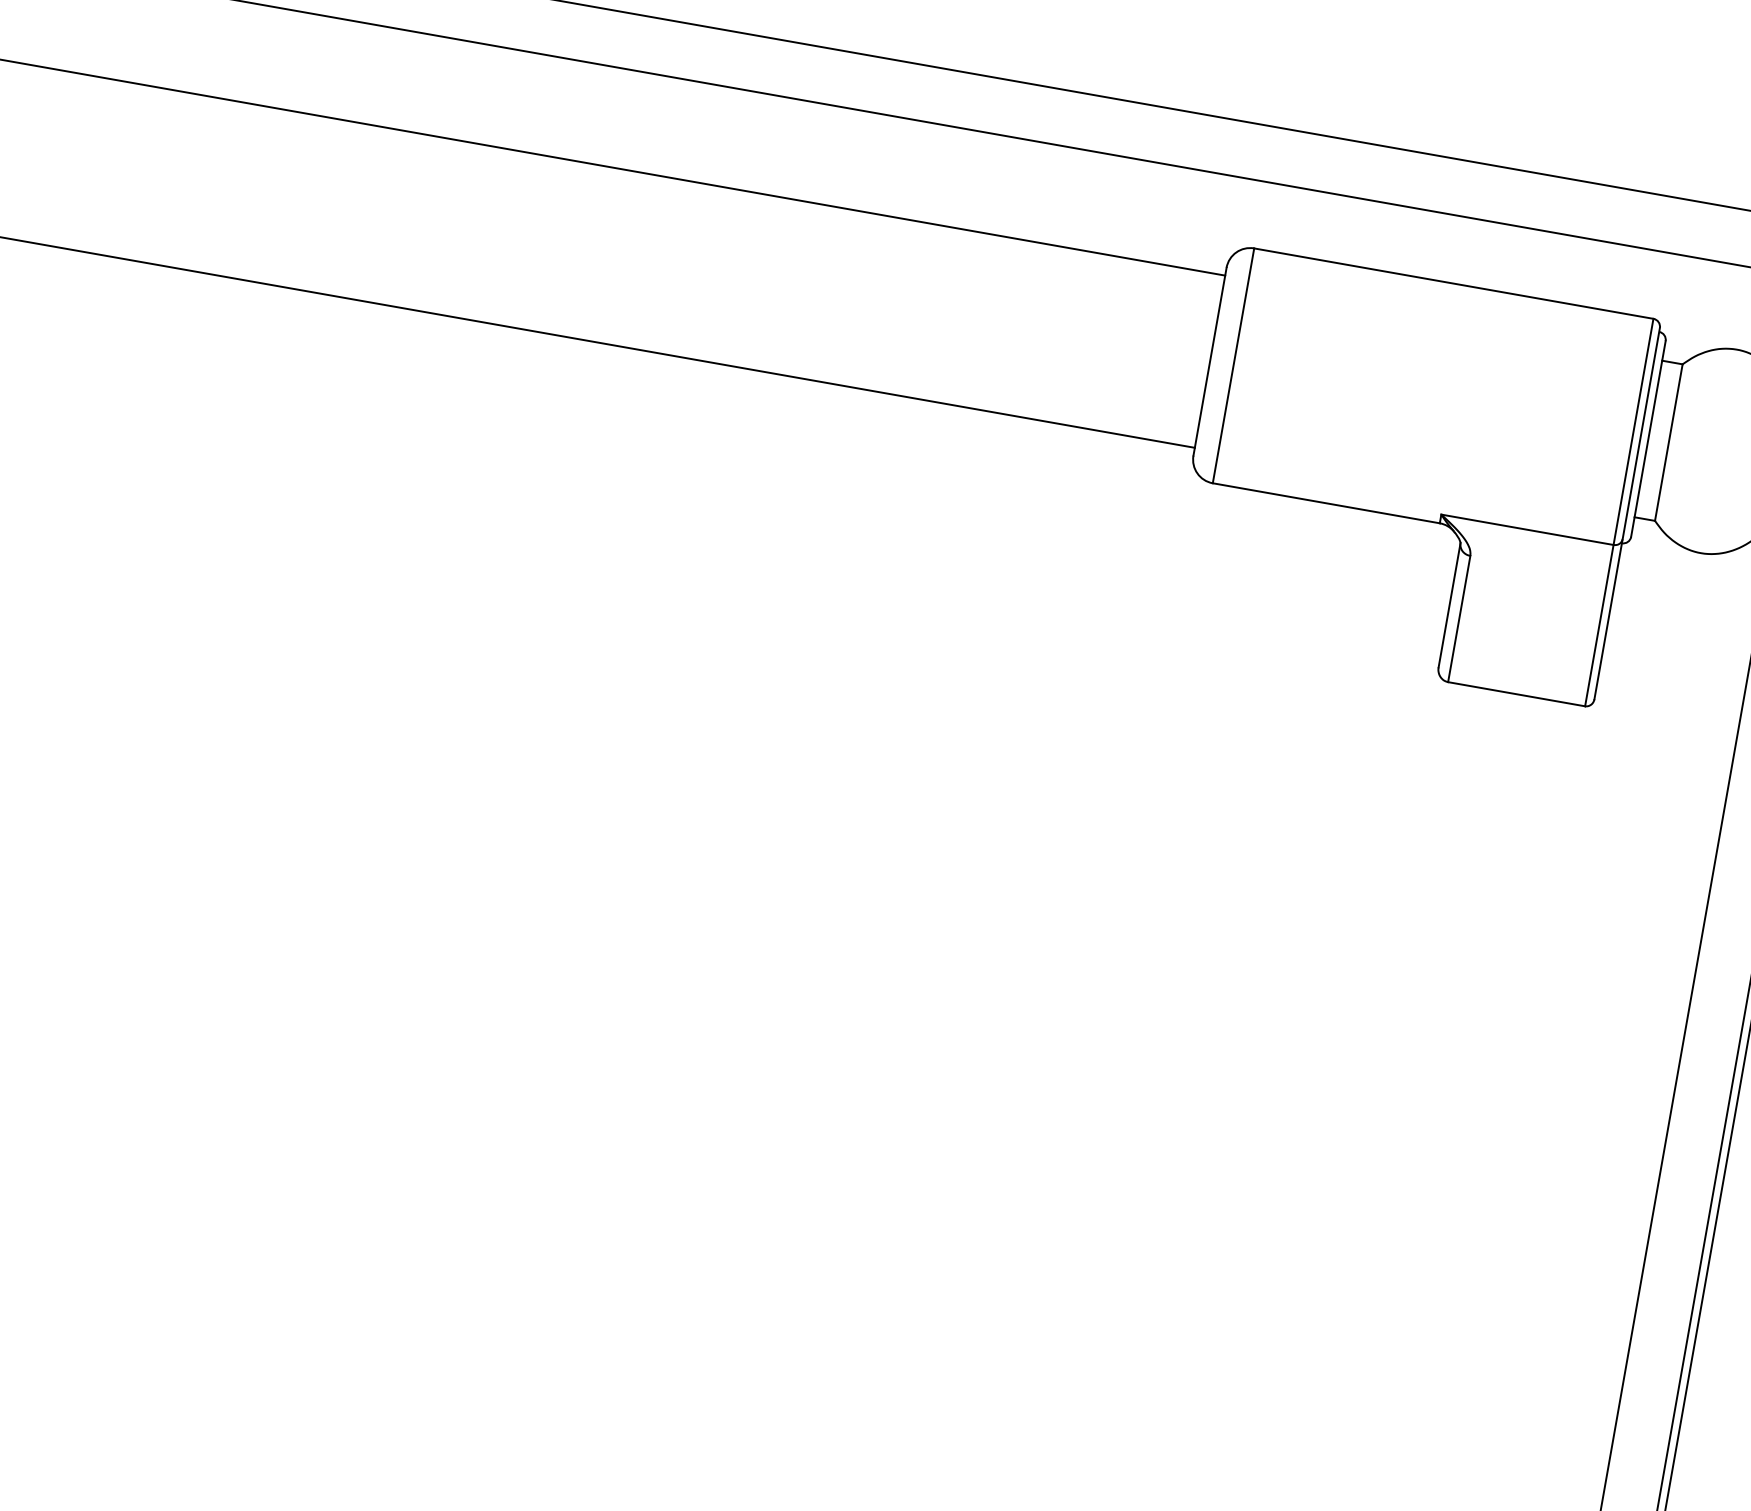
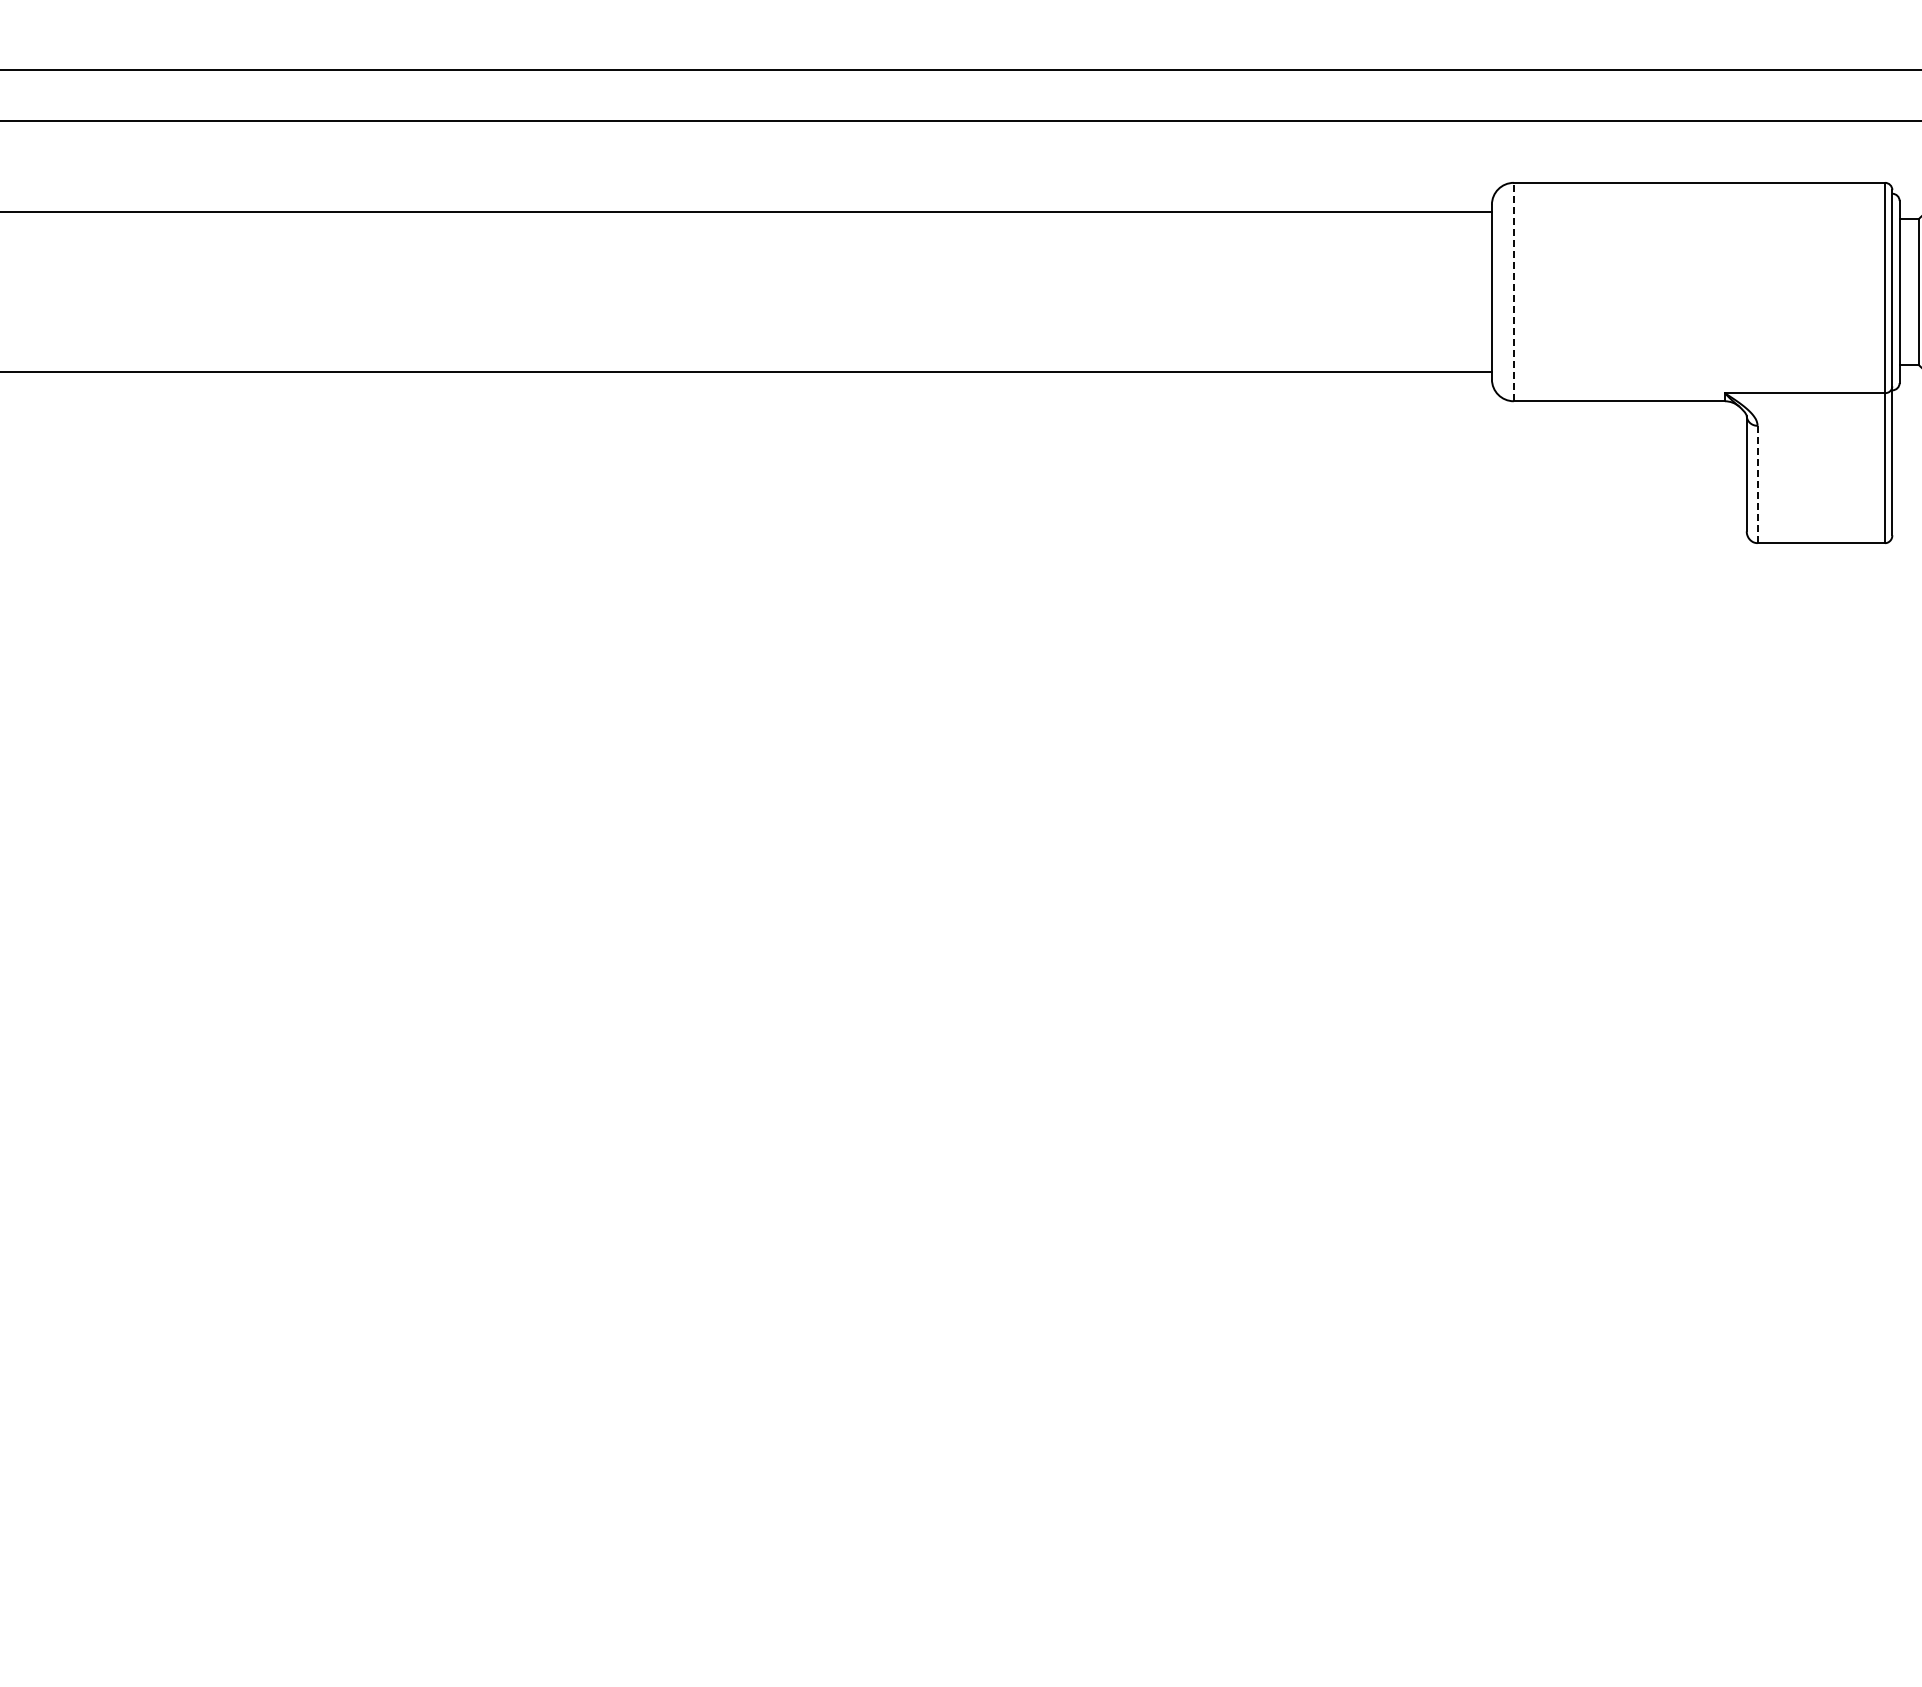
line: (1233, 365) -> (1513, 291), solid -> dashed
line: (1459, 618) -> (1757, 484), solid -> dashed

